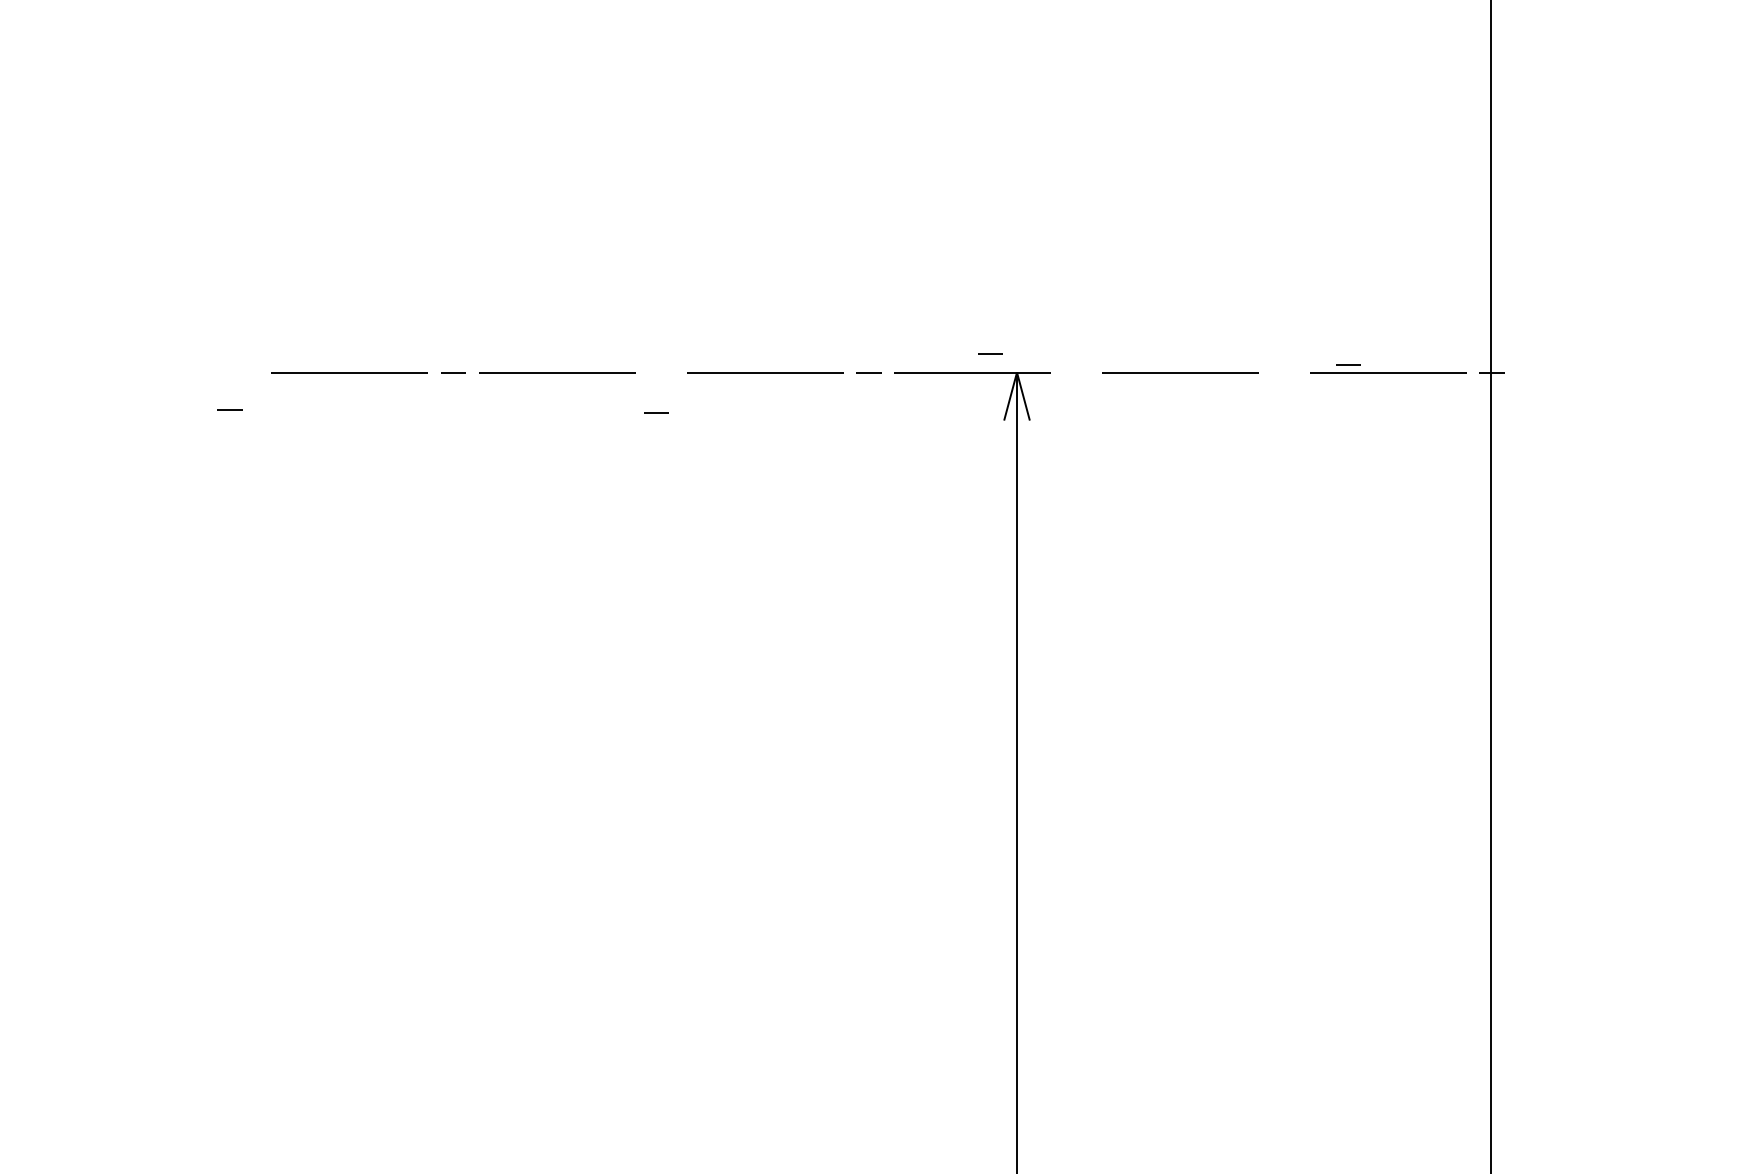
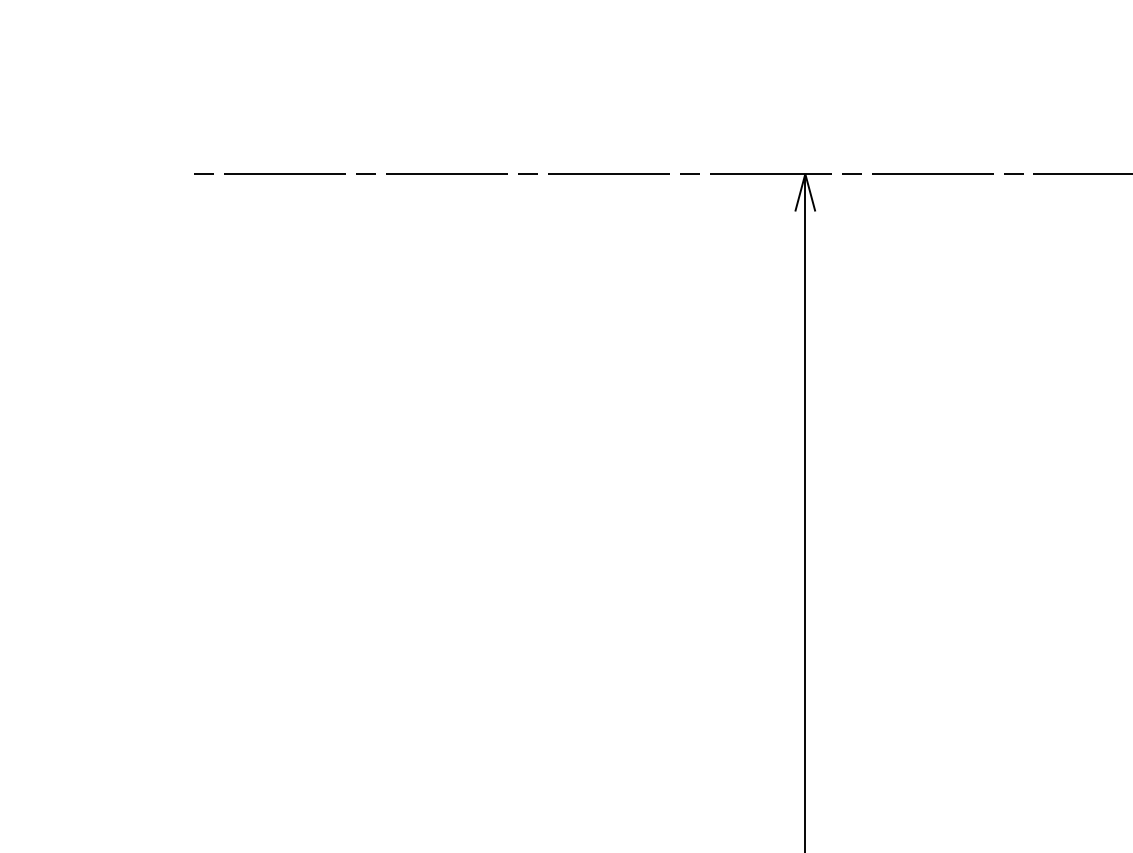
line: (990, 353) -> (851, 174), moved
line: (1348, 364) -> (1013, 174), moved
line: (229, 409) -> (204, 174), moved
line: (656, 412) -> (528, 174), moved

